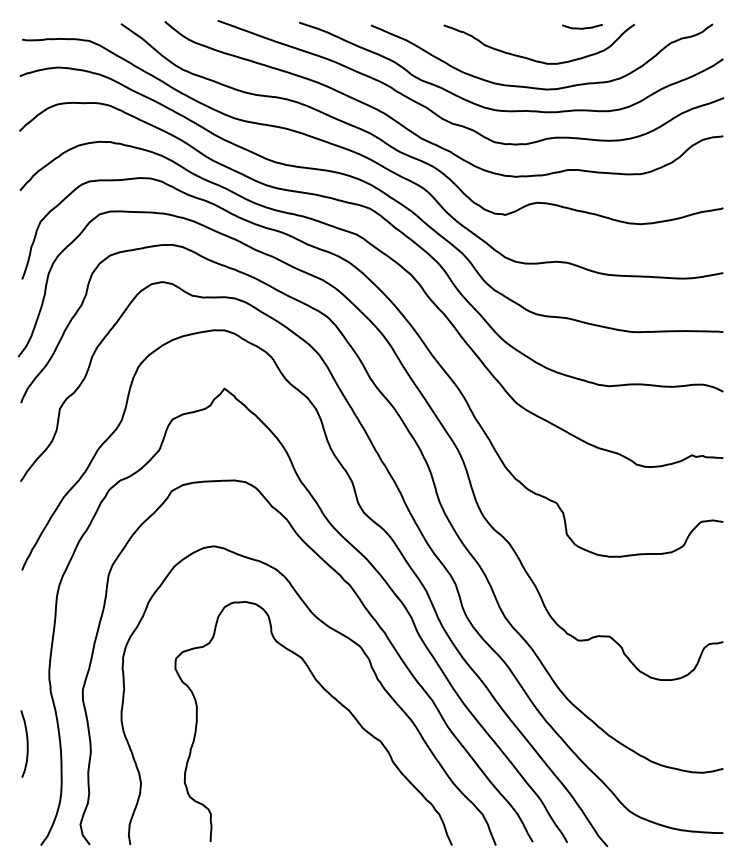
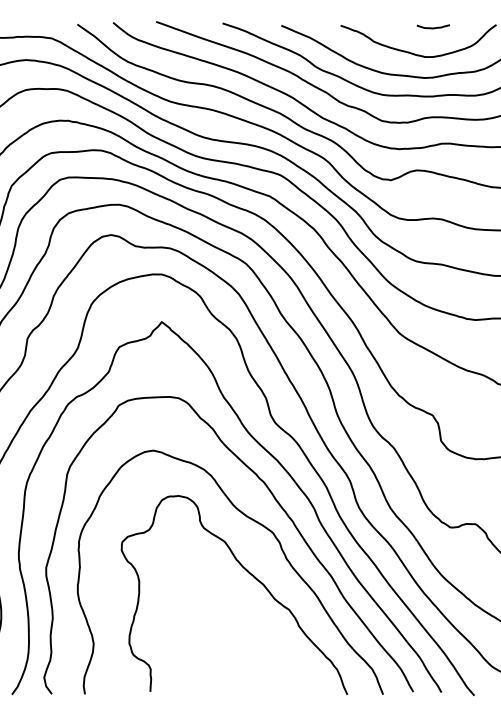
curve: (582, 27) -> (433, 27), moved

